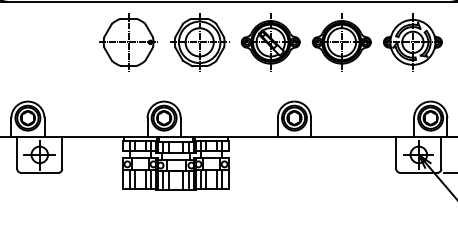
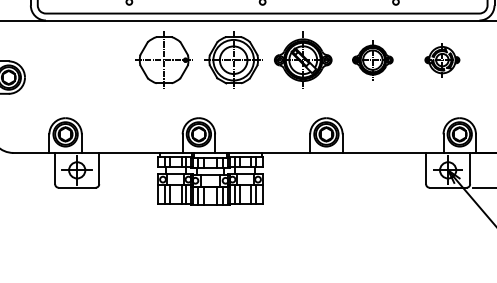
part: (341, 41) -> (372, 59), size x0.7
part: (413, 41) -> (442, 59), size x0.6

